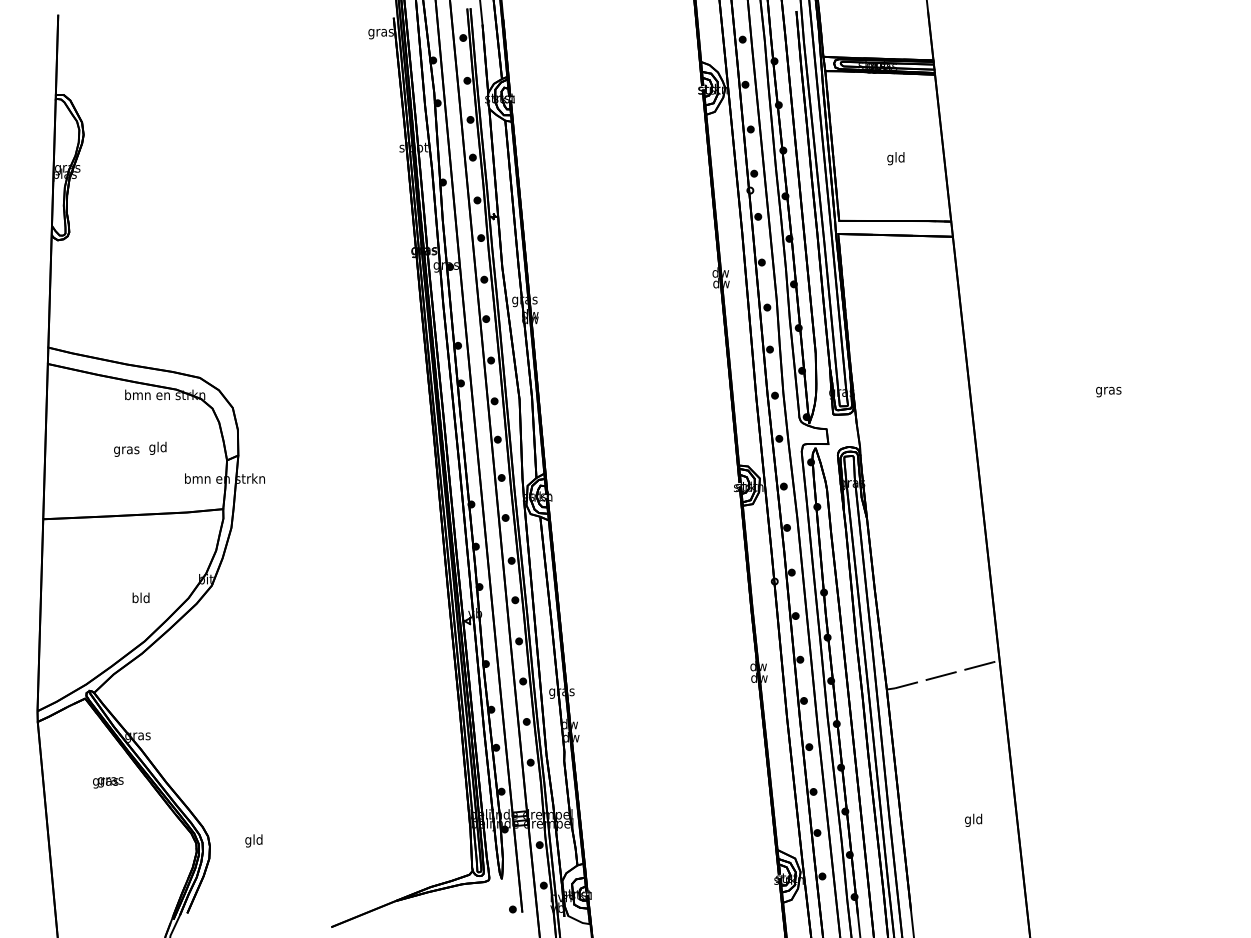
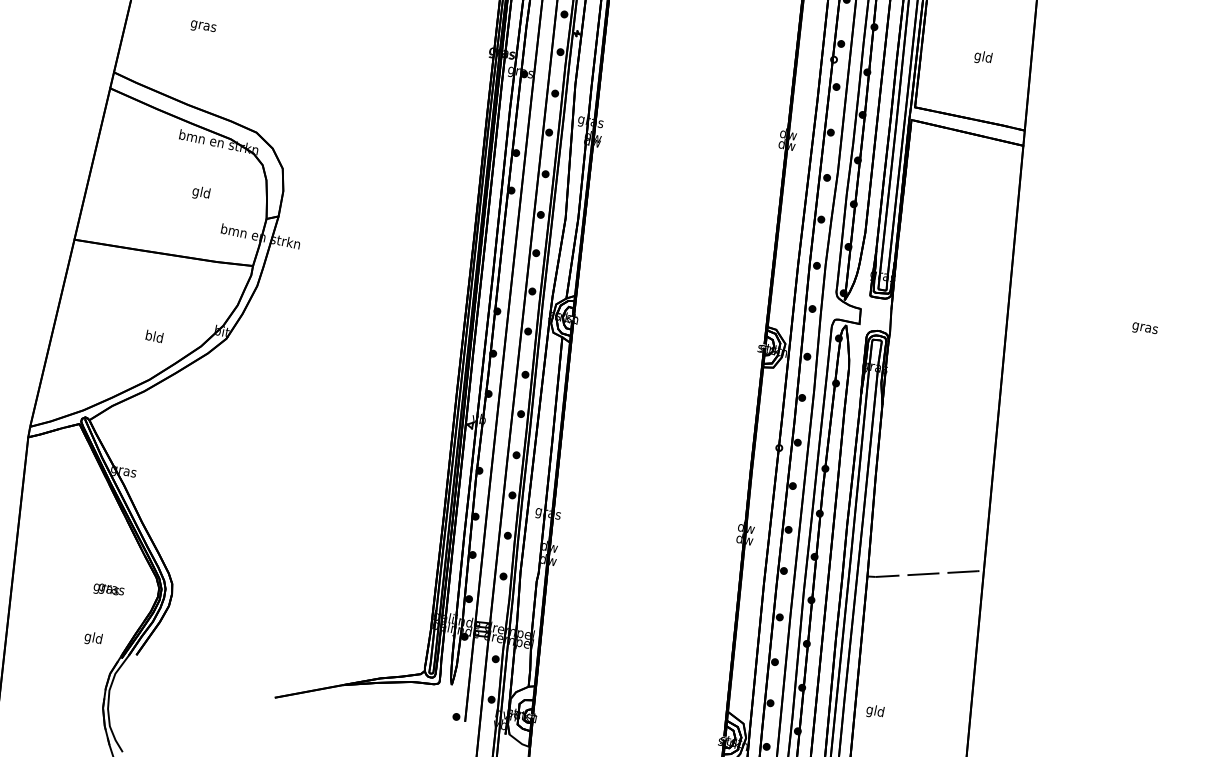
text: (126, 451) -> (203, 27), moved
text: (108, 782) -> (109, 590), moved
text: (973, 819) -> (875, 710), moved
text: (253, 840) -> (93, 638), moved

